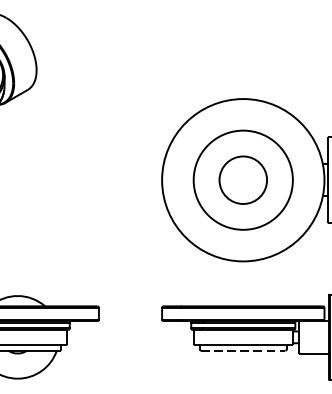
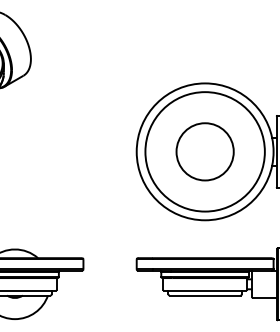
circle: (242, 179) -> (204, 151), size x1.43
circle: (242, 179) -> (204, 151), size x1.43
line: (243, 350) -> (205, 295), dashed -> solid

